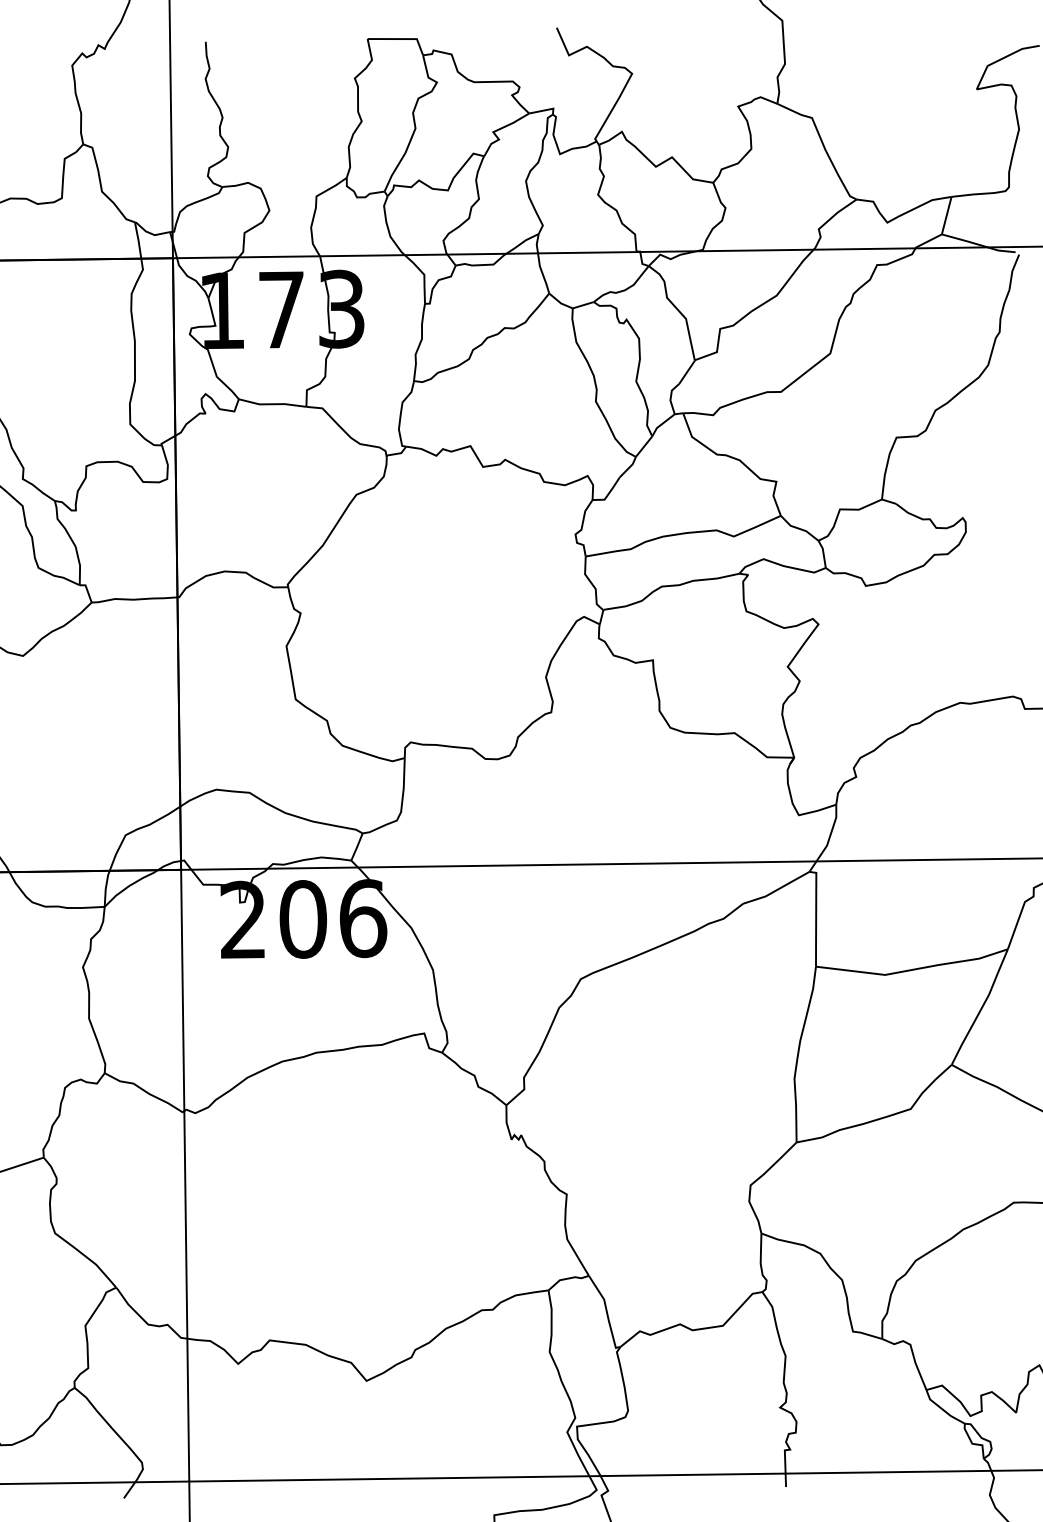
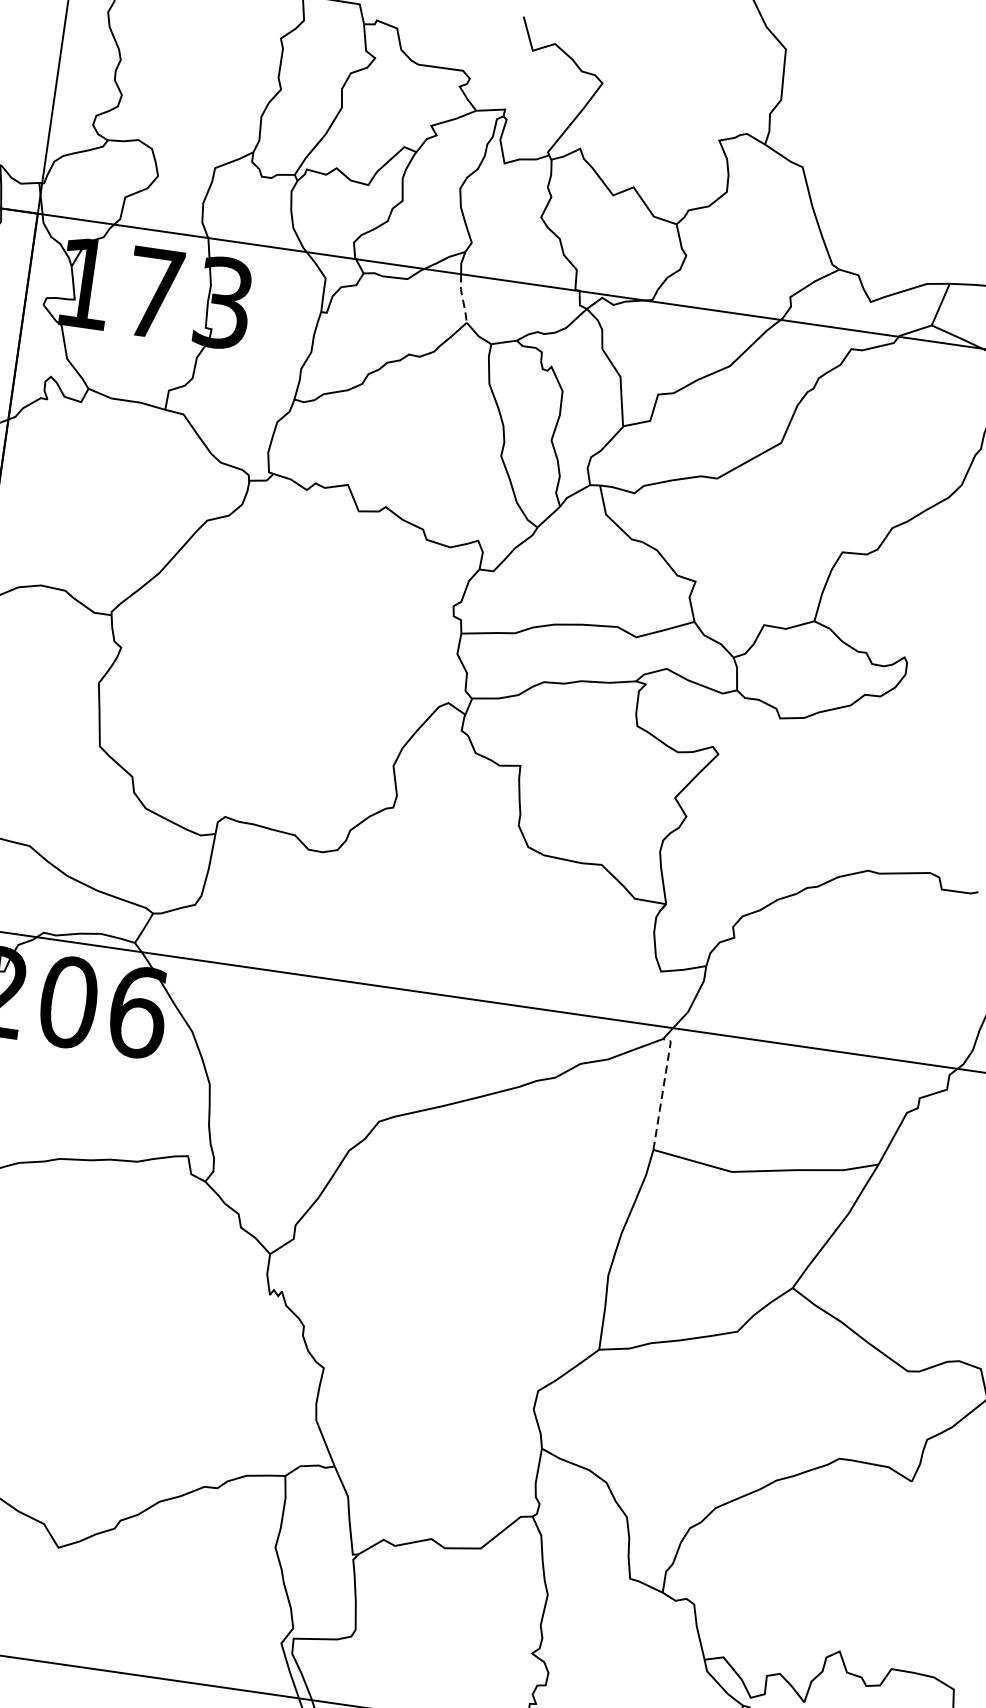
line: (542, 273) -> (462, 298), solid -> dashed
line: (816, 915) -> (663, 1090), solid -> dashed

